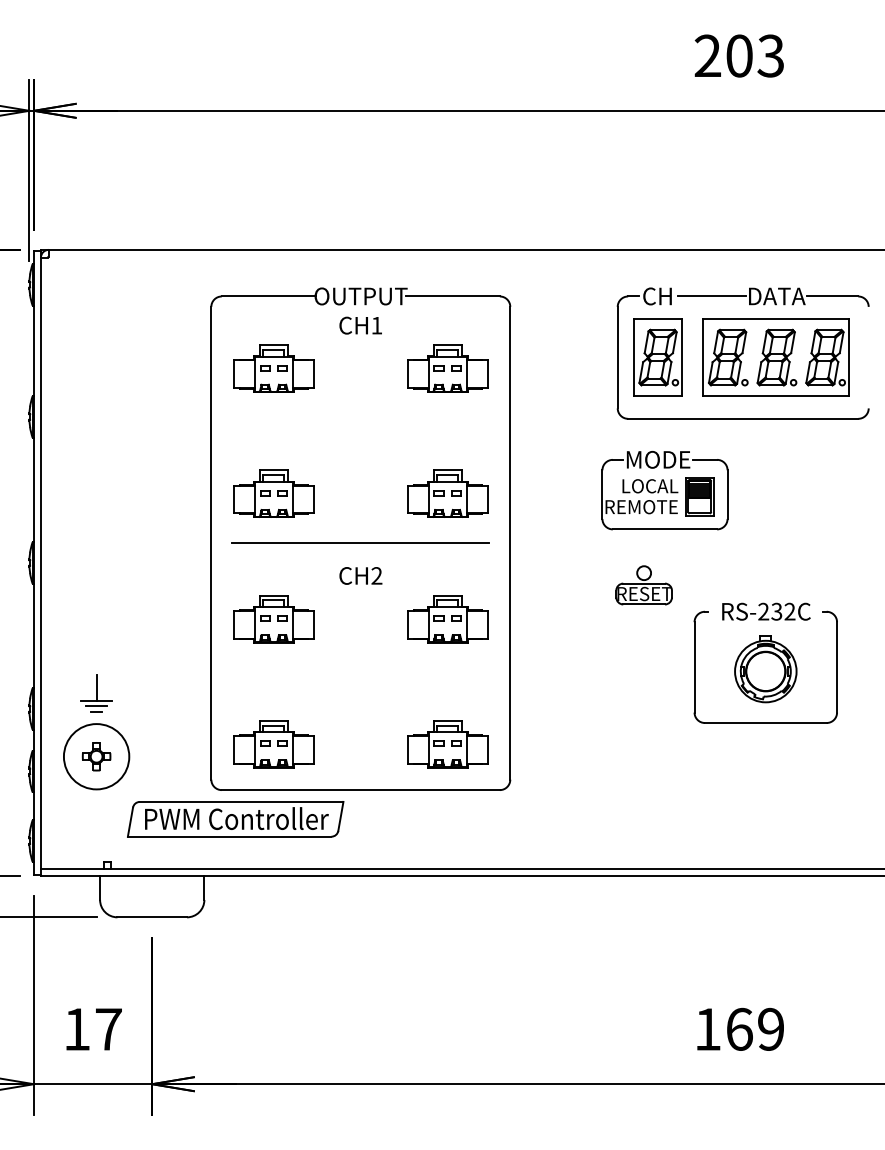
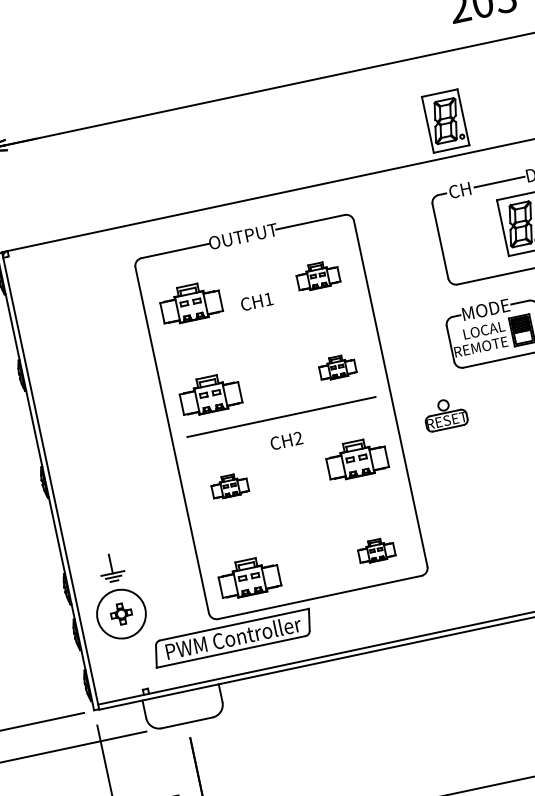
text: (360, 325) -> (256, 301), moved
part: (657, 357) -> (445, 121), moved
part: (447, 368) -> (317, 275), size x0.7
part: (447, 493) -> (337, 367), size x0.6
part: (643, 585) -> (444, 414), moved
part: (273, 619) -> (229, 486), size x0.6
part: (447, 744) -> (376, 550), size x0.6

